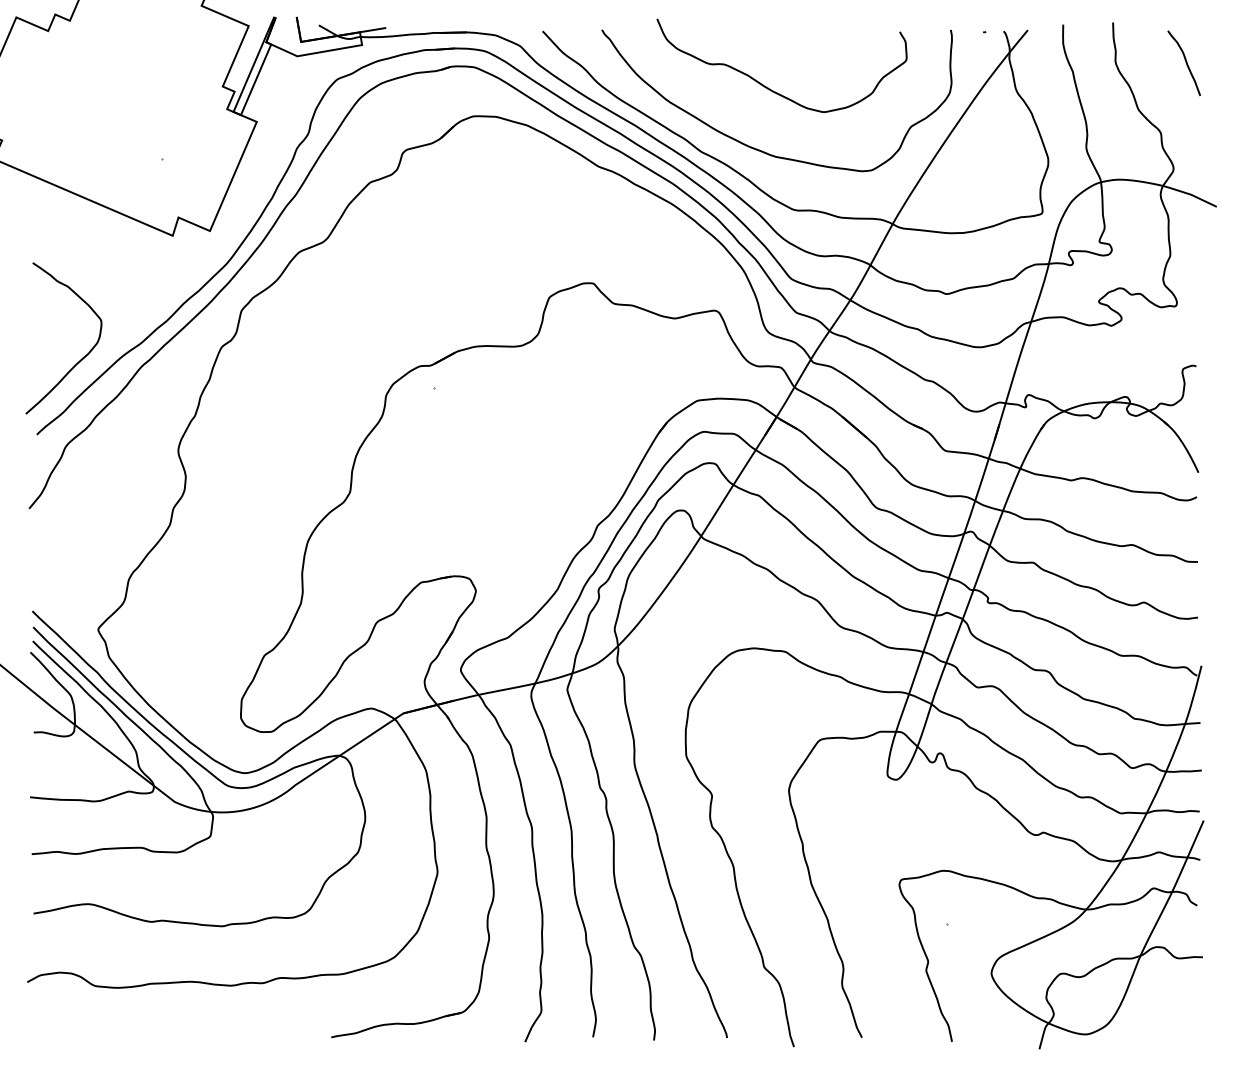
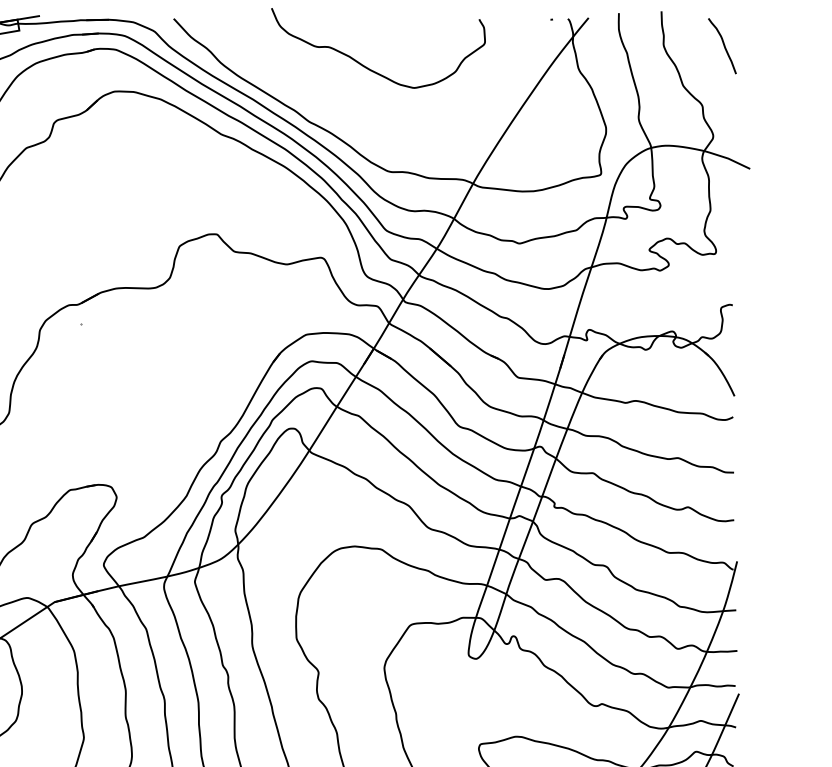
curve: (757, 148) -> (357, 119), removed

